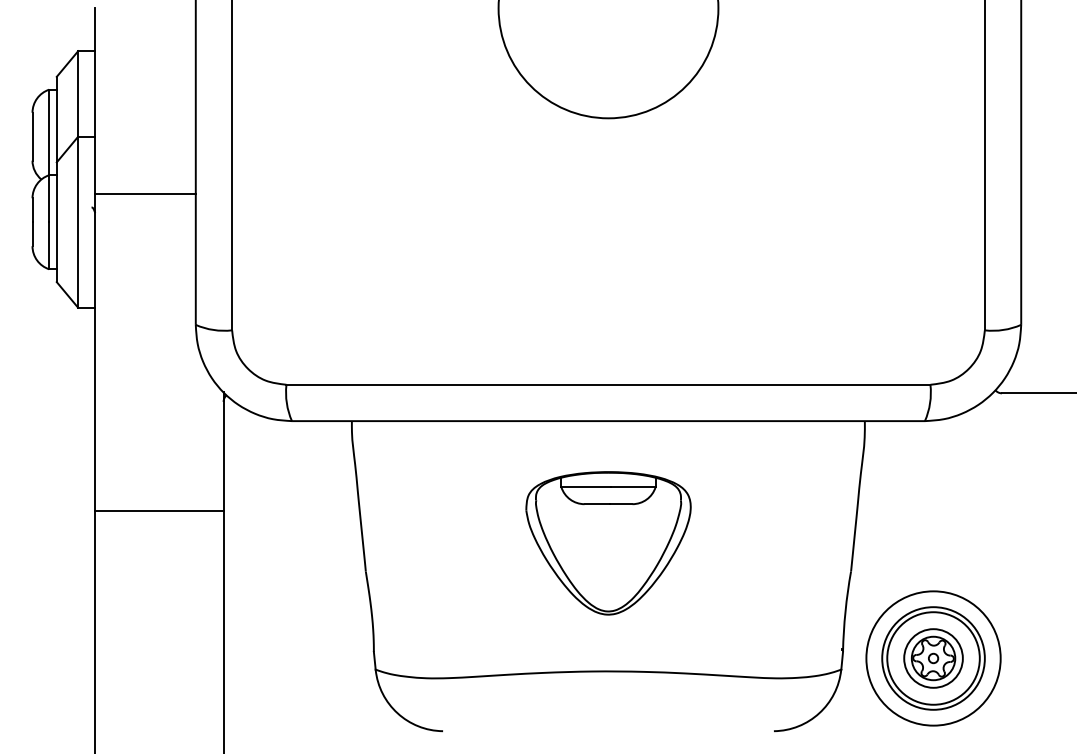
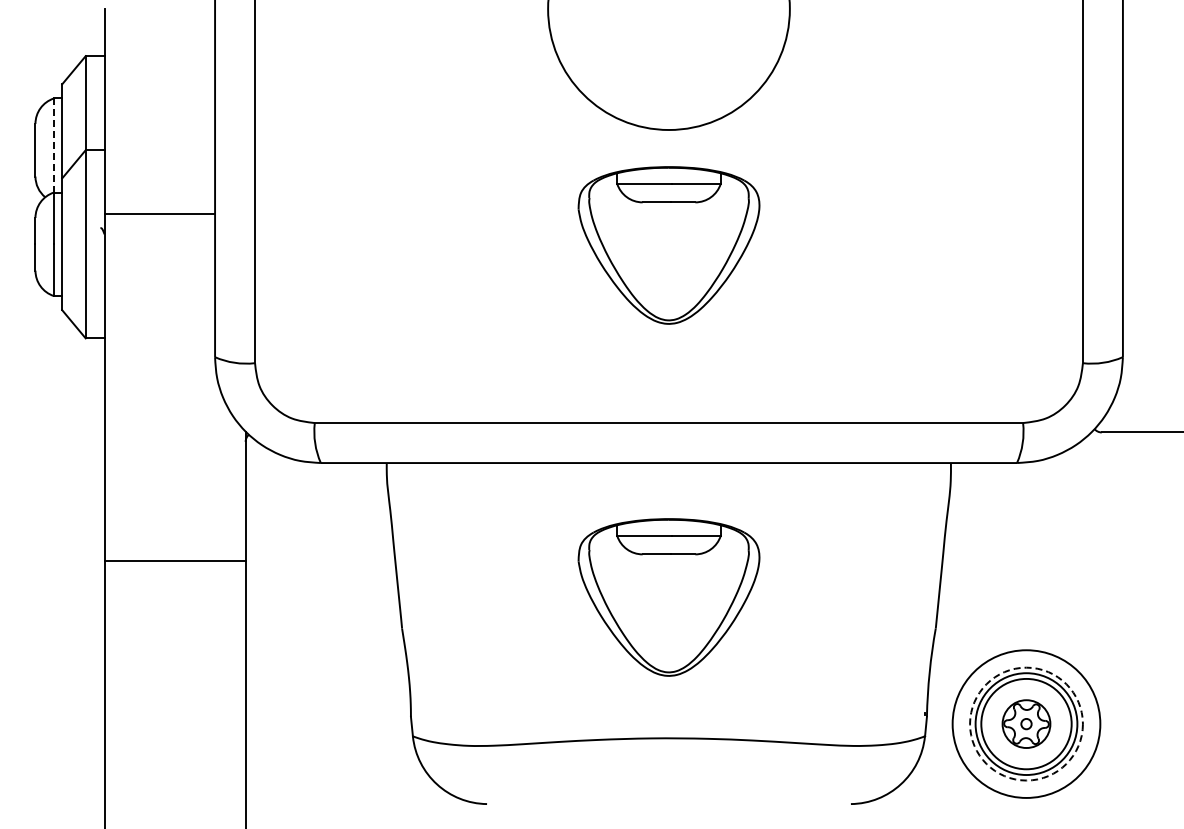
line: (49, 133) -> (54, 146), solid -> dashed
part: (608, 223) -> (668, 245), added
circle: (933, 657) -> (1026, 723), size x1.4
circle: (933, 657) -> (1026, 723), solid -> dashed

